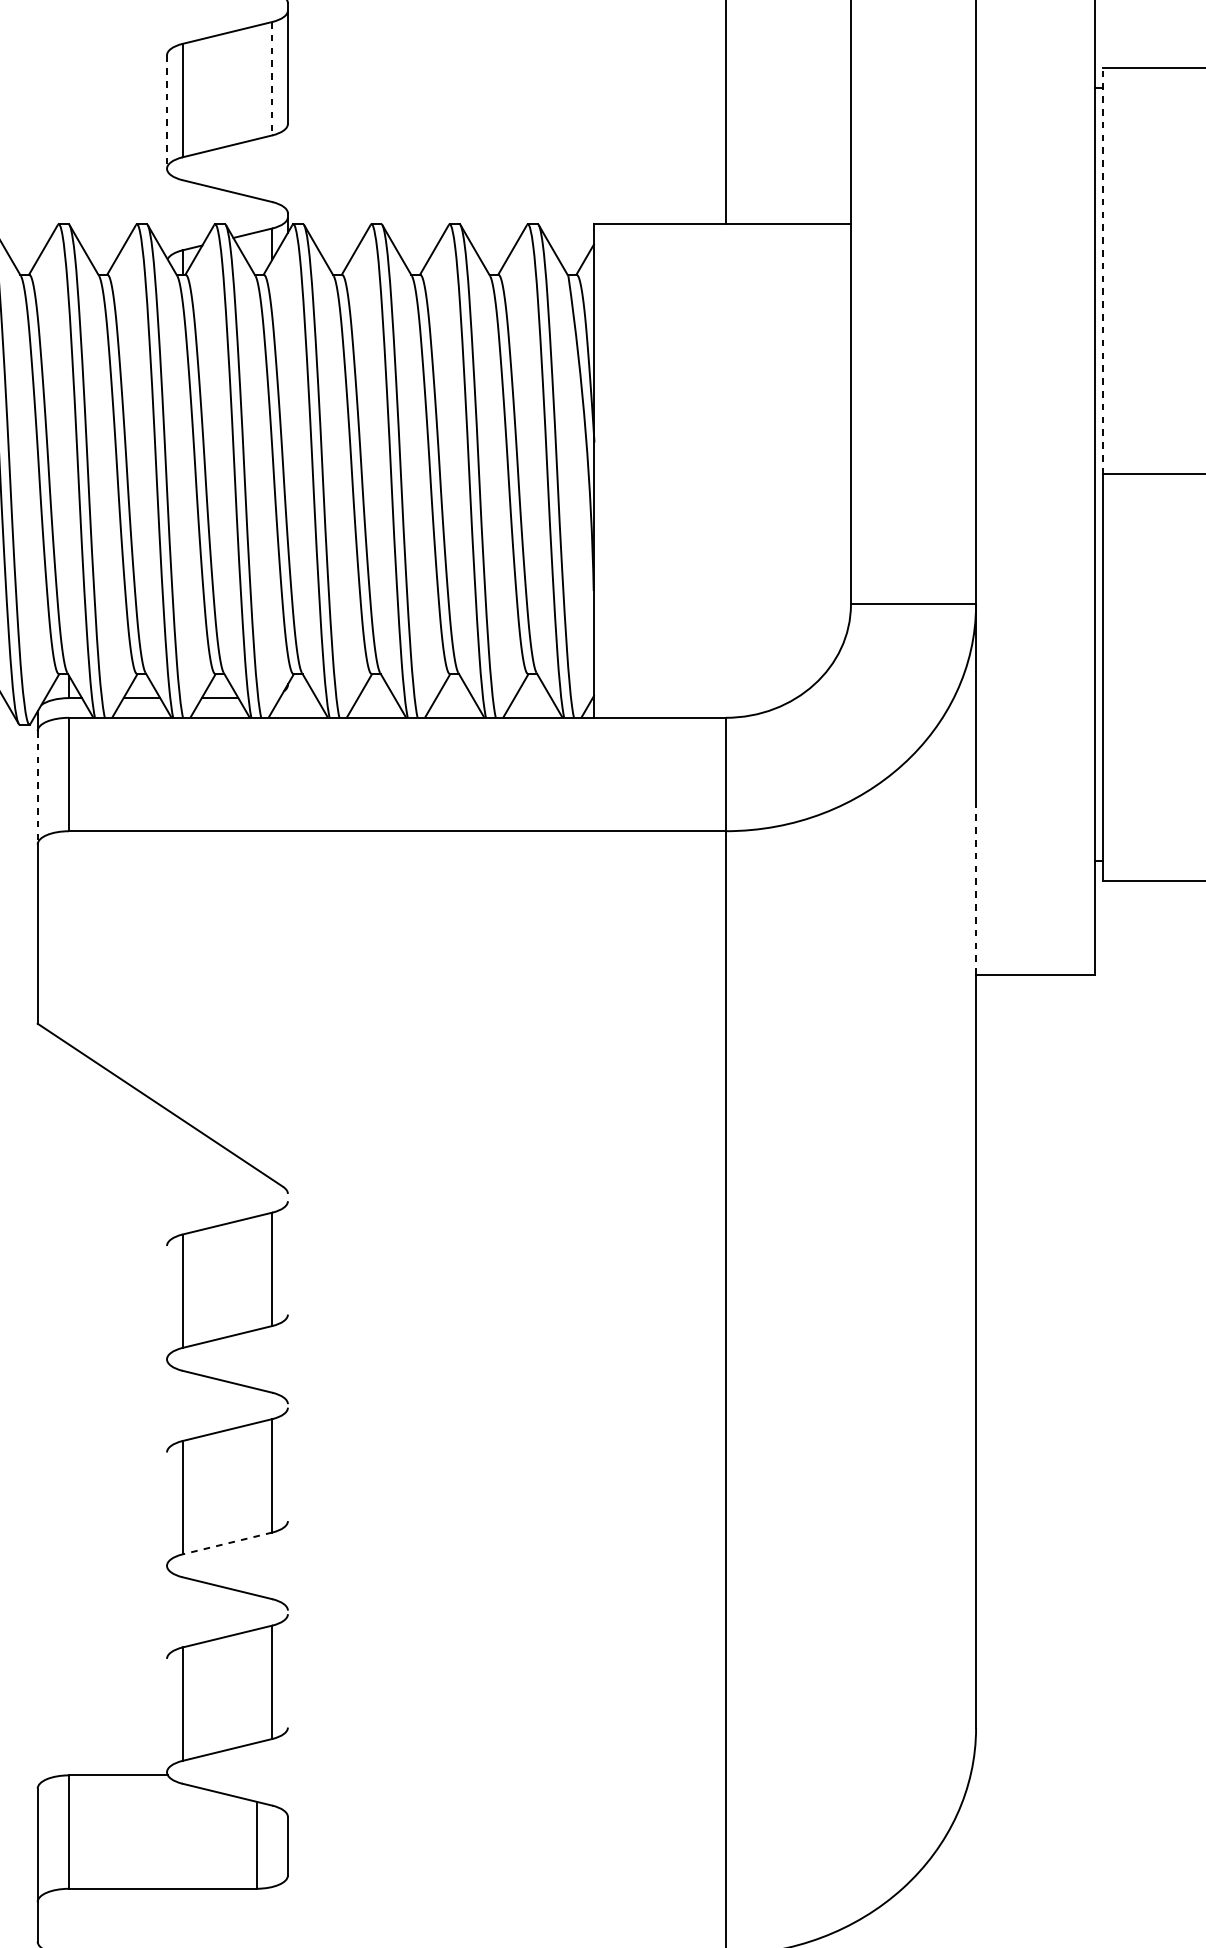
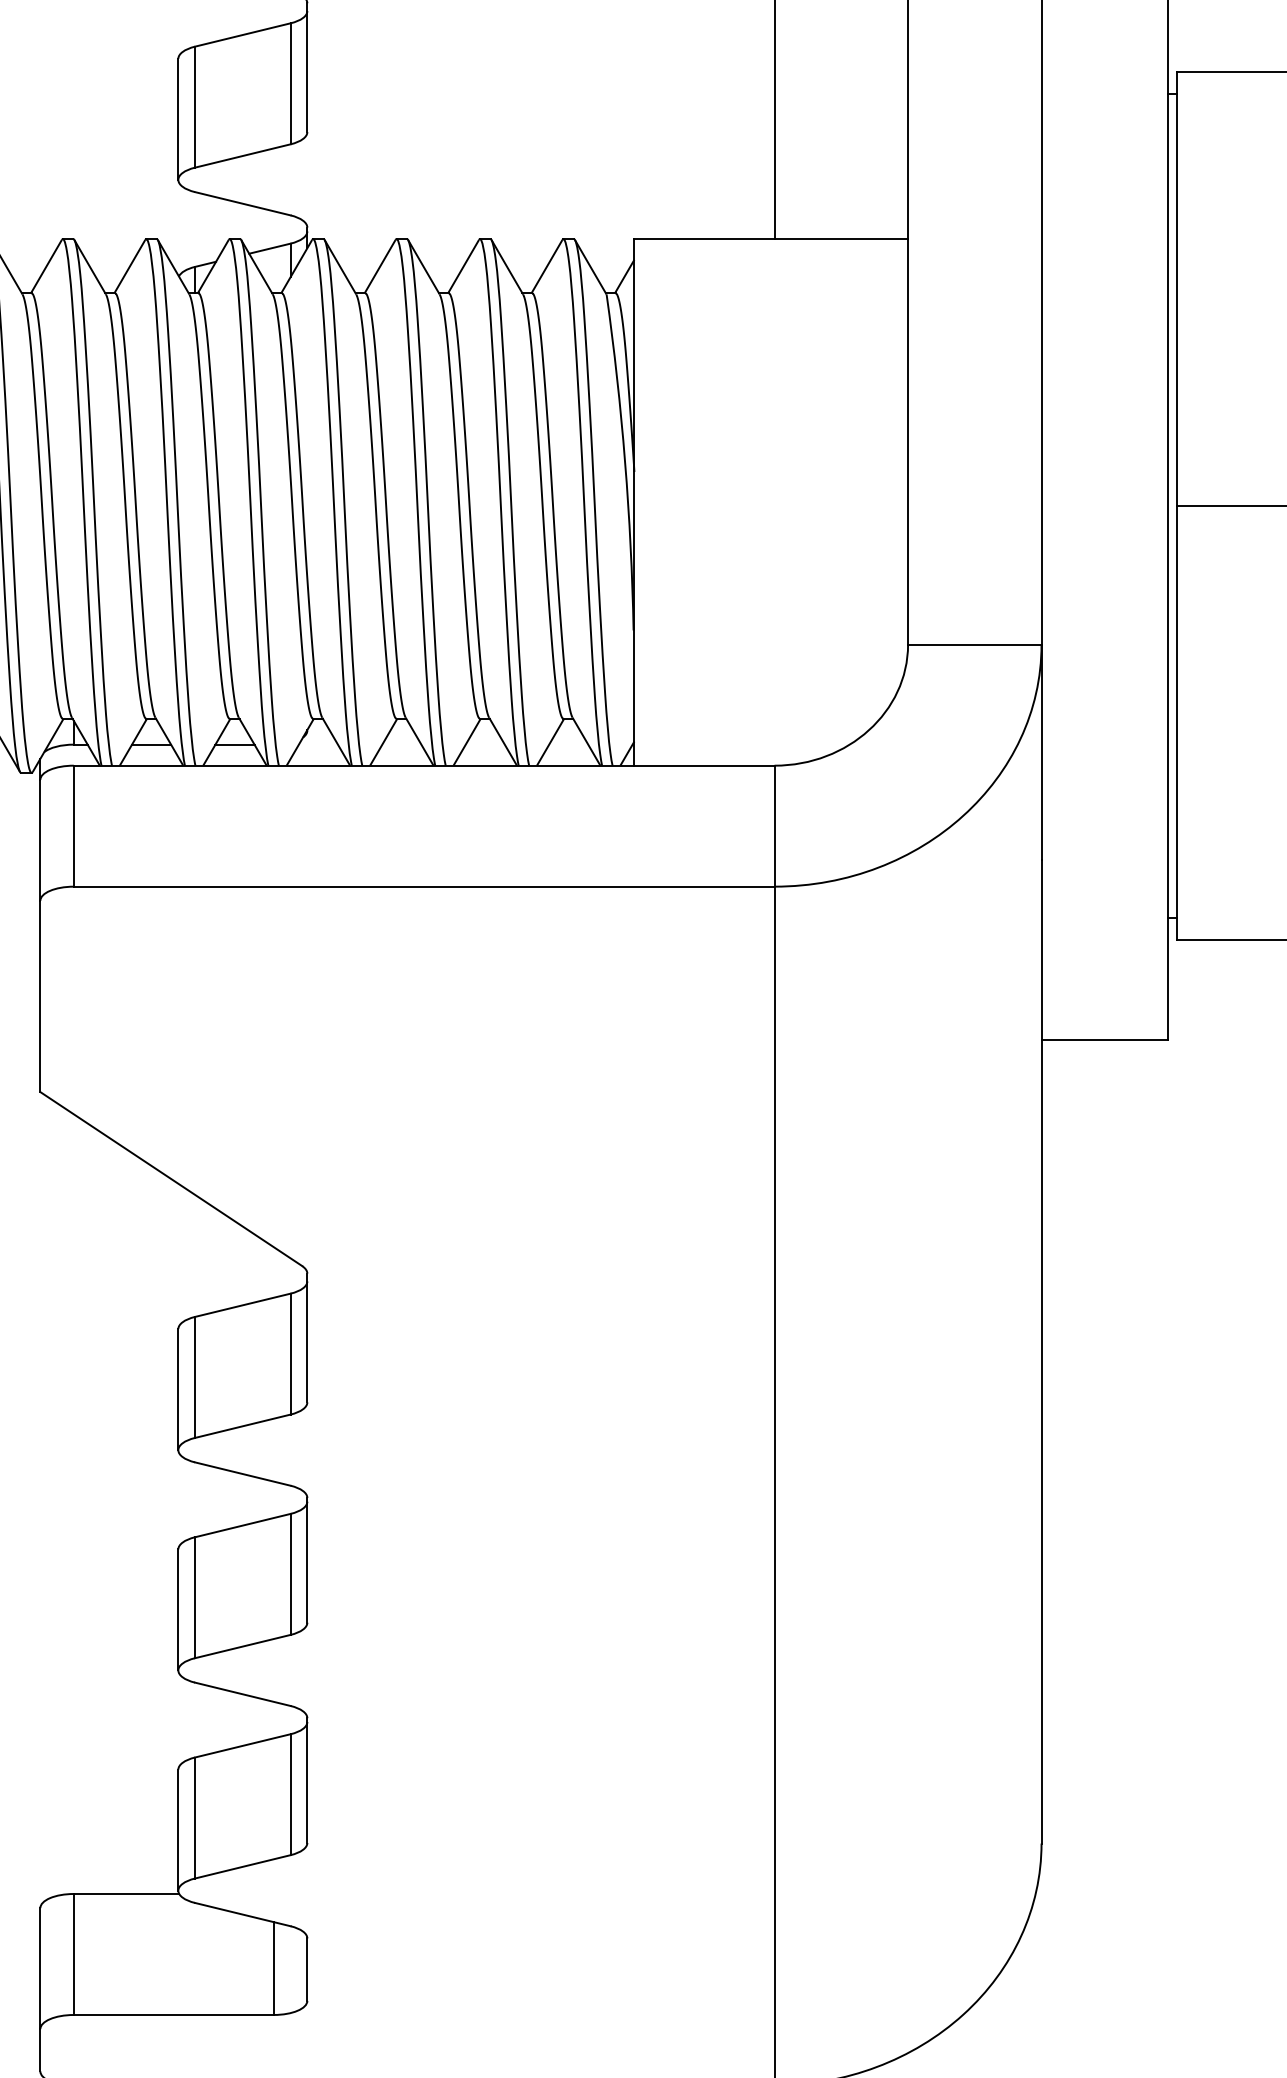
line: (272, 78) -> (290, 83), dashed -> solid
line: (167, 112) -> (178, 119), dashed -> solid
line: (1103, 271) -> (1177, 289), dashed -> solid
line: (37, 787) -> (40, 840), dashed -> solid
line: (976, 890) -> (1041, 949), dashed -> solid
line: (288, 1253) -> (307, 1337), added
line: (167, 1302) -> (178, 1389), added
line: (288, 1461) -> (307, 1559), added
line: (167, 1508) -> (178, 1609), added
line: (227, 1543) -> (242, 1646), dashed -> solid
line: (288, 1669) -> (307, 1780), added
line: (167, 1714) -> (178, 1829), added

